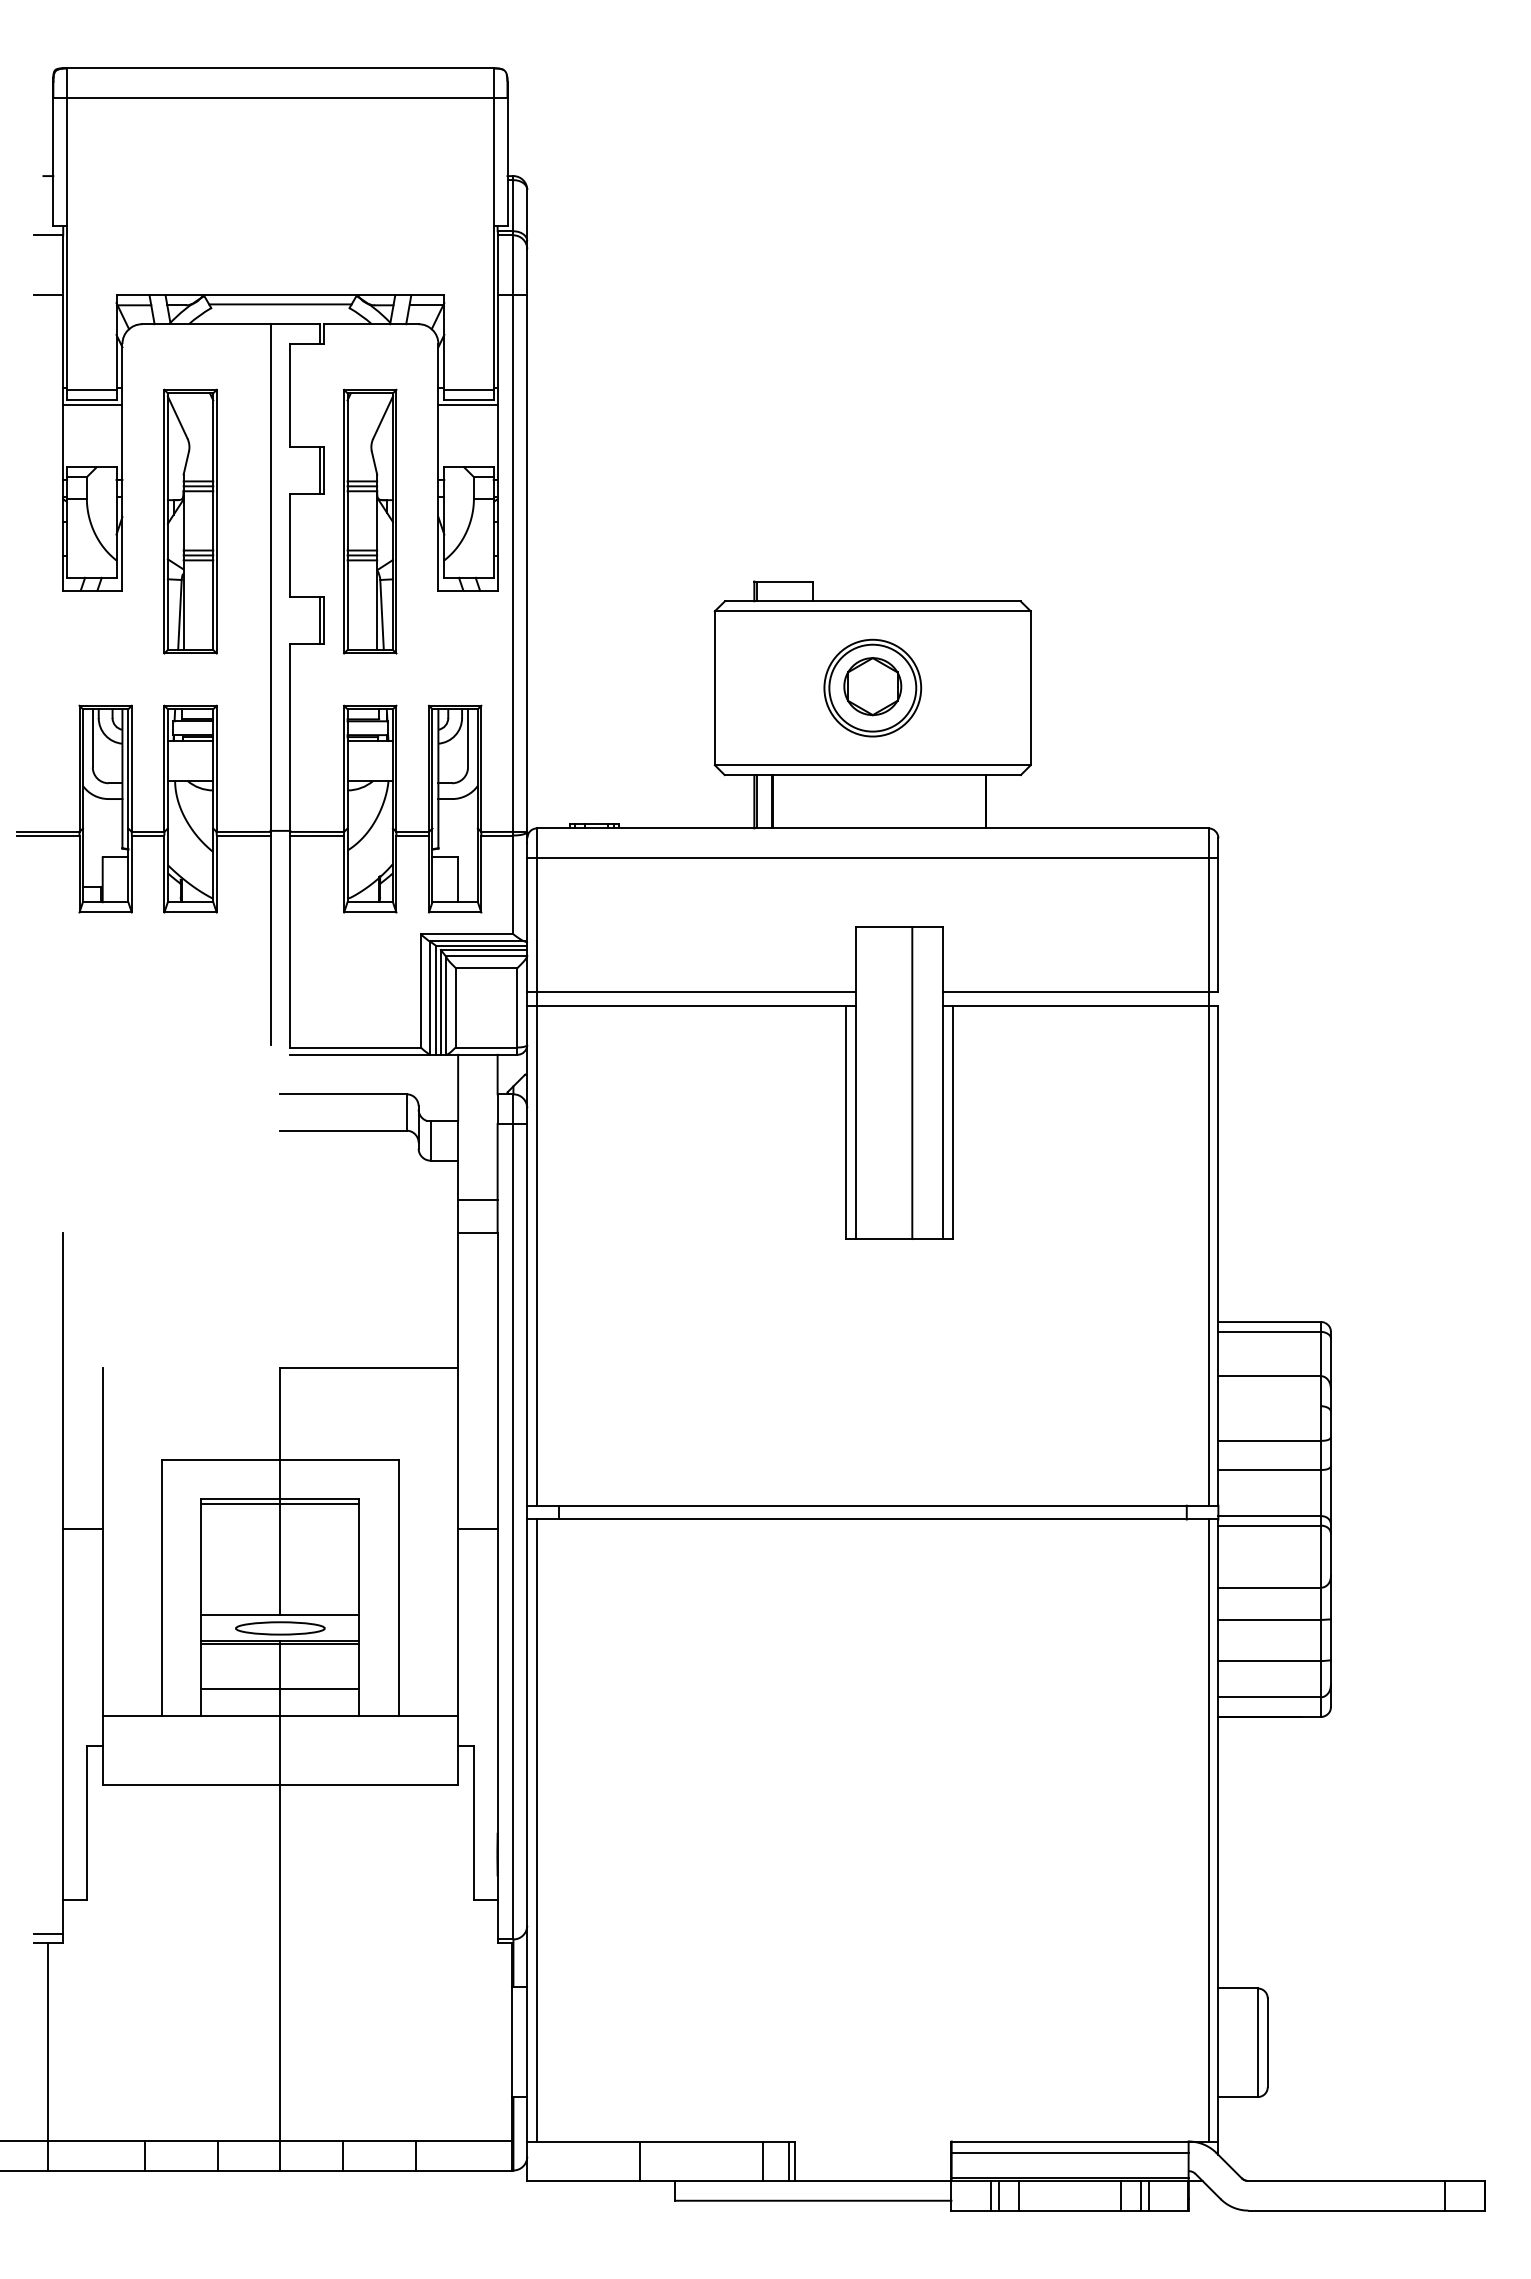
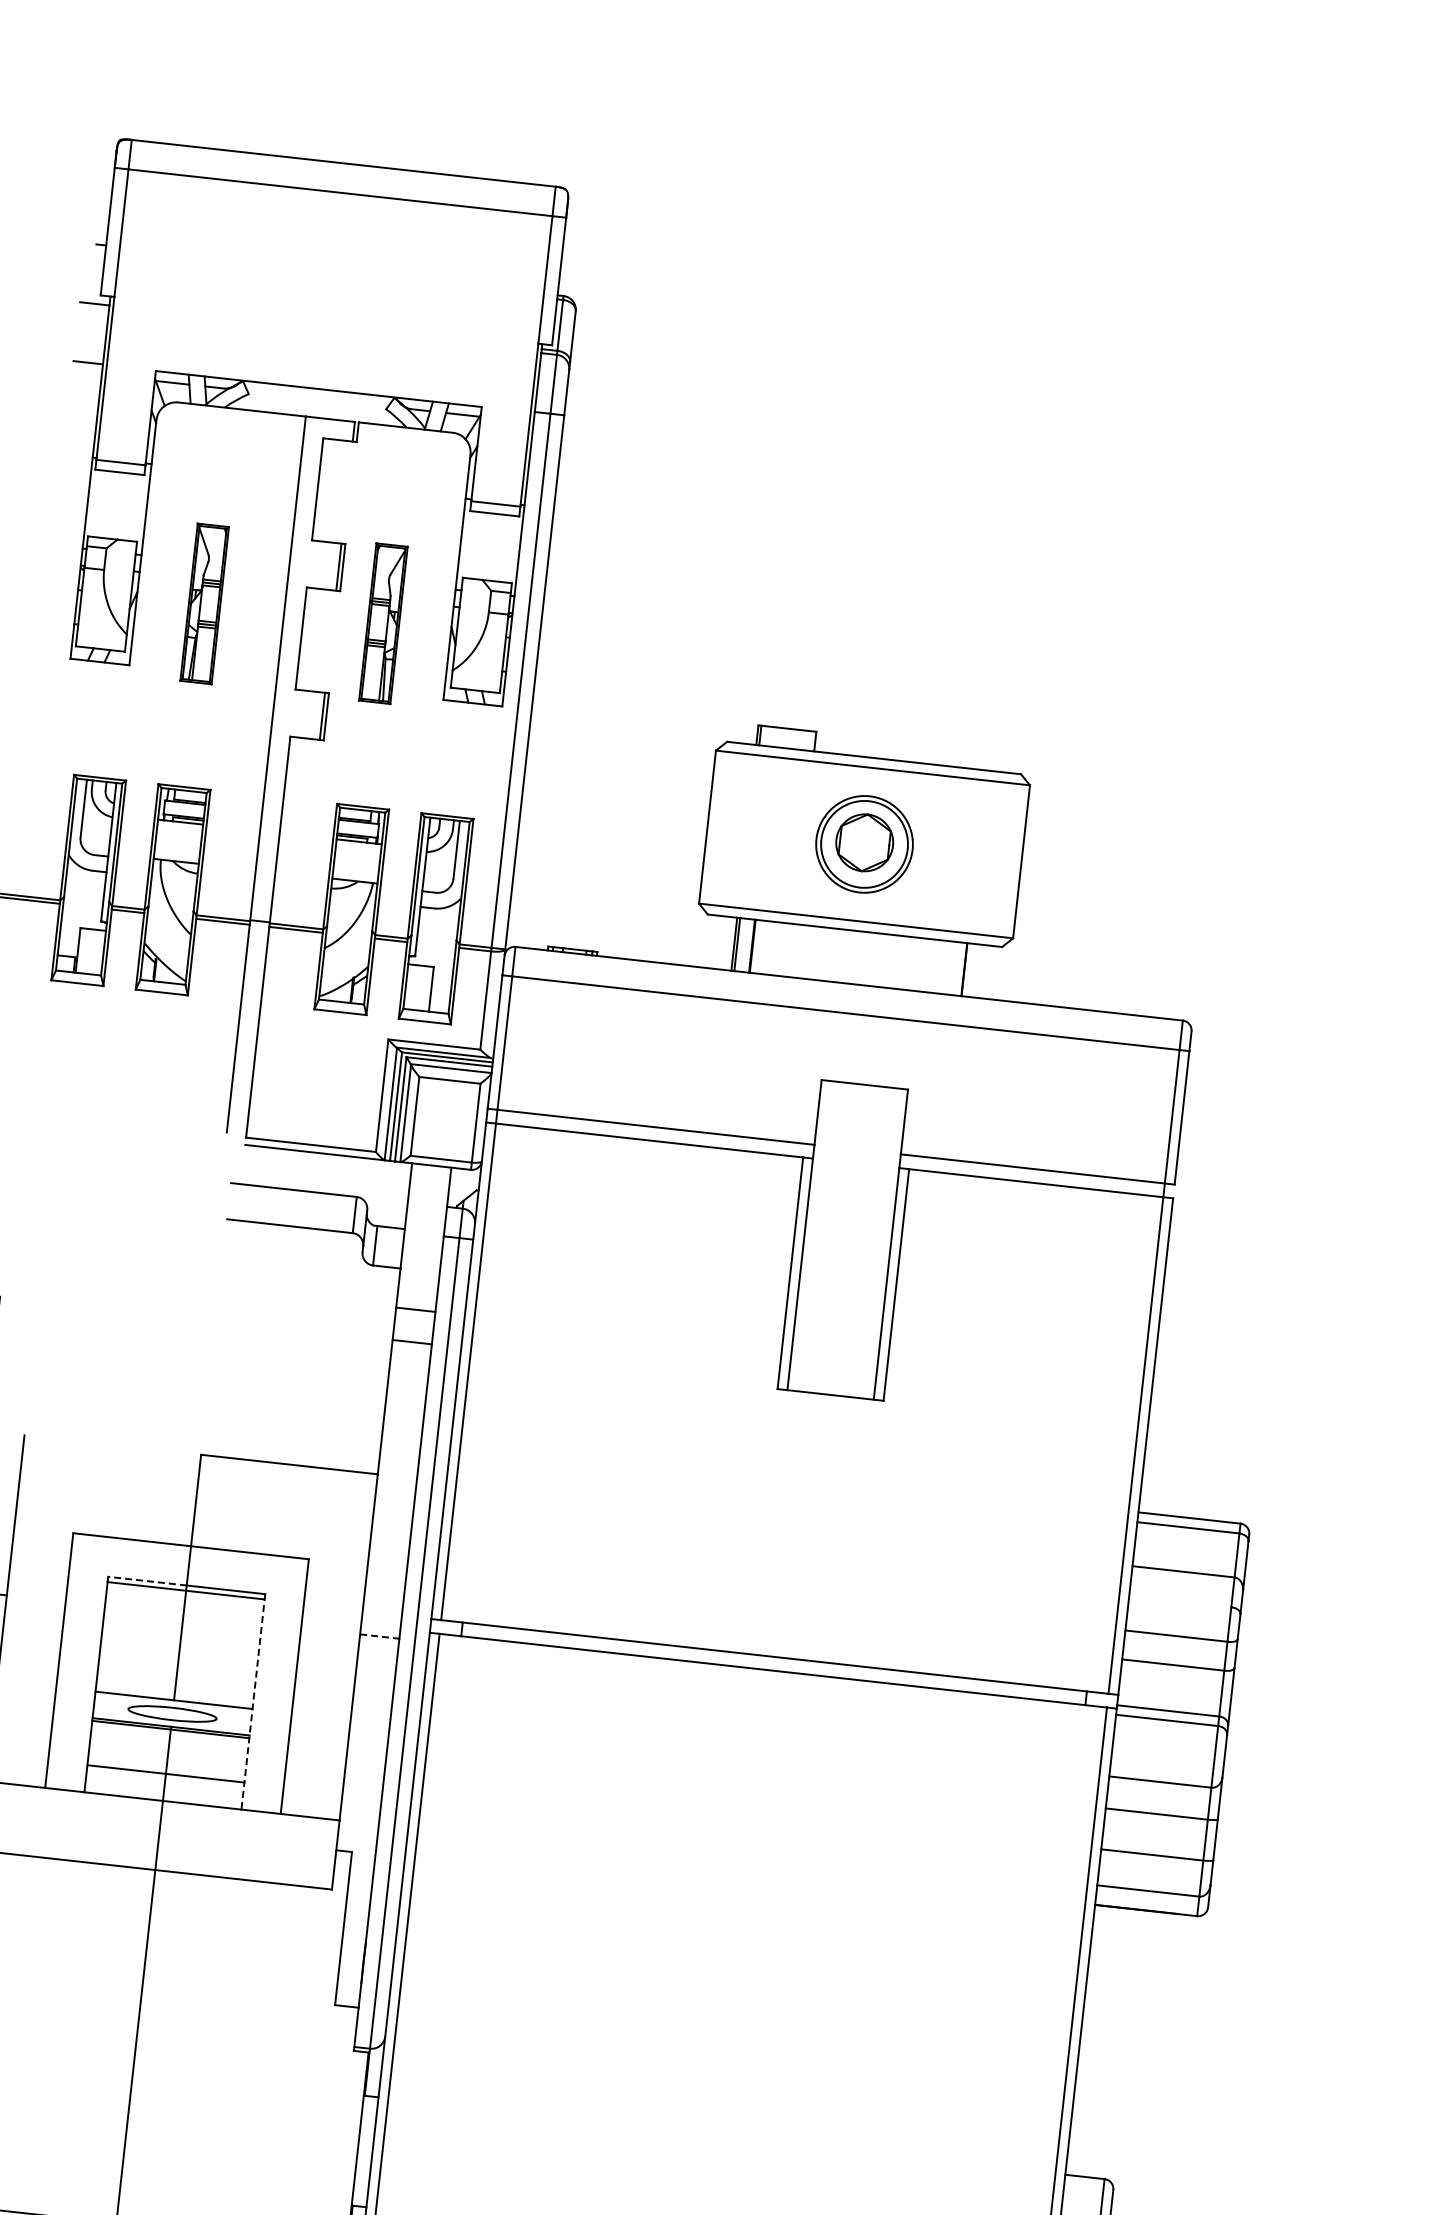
line: (280, 304) -> (317, 398), removed
line: (92, 405) -> (119, 477), removed
line: (467, 405) -> (492, 518), removed
part: (190, 521) -> (204, 603), size x0.6
part: (370, 521) -> (383, 623), size x0.6
line: (912, 1083) -> (860, 1241), removed
line: (240, 1499) -> (147, 1581), solid -> dashed
line: (477, 1528) -> (379, 1636), solid -> dashed
line: (359, 1608) -> (253, 1702), solid -> dashed

